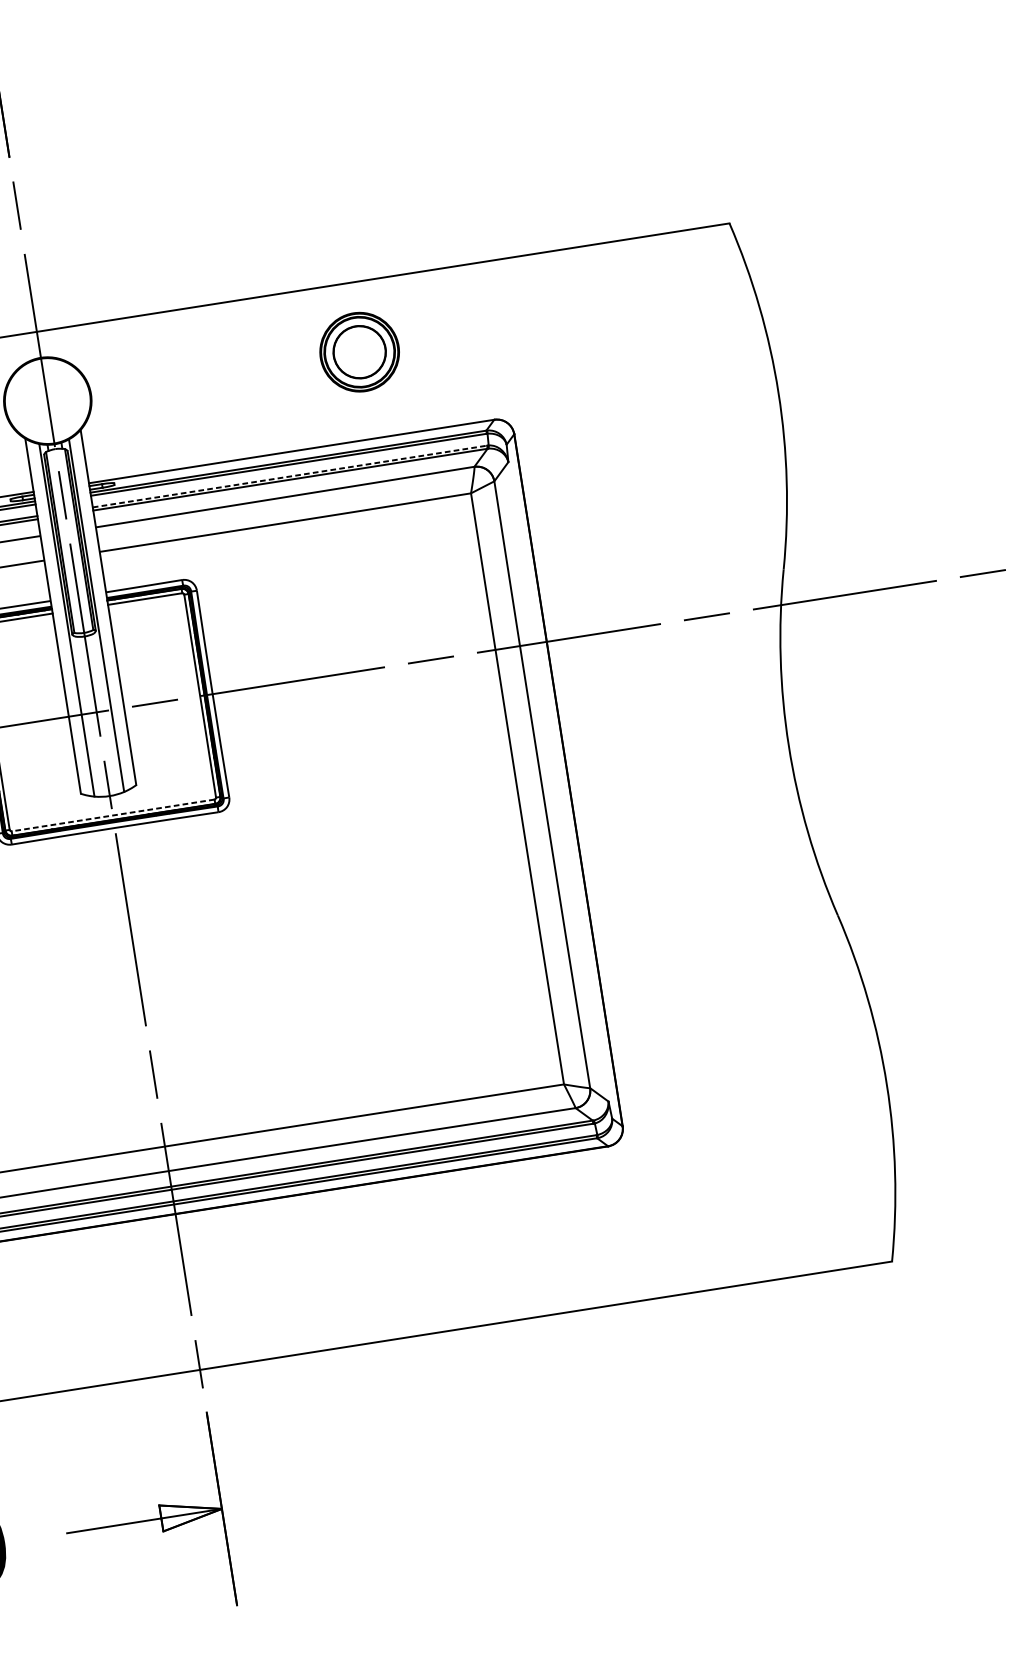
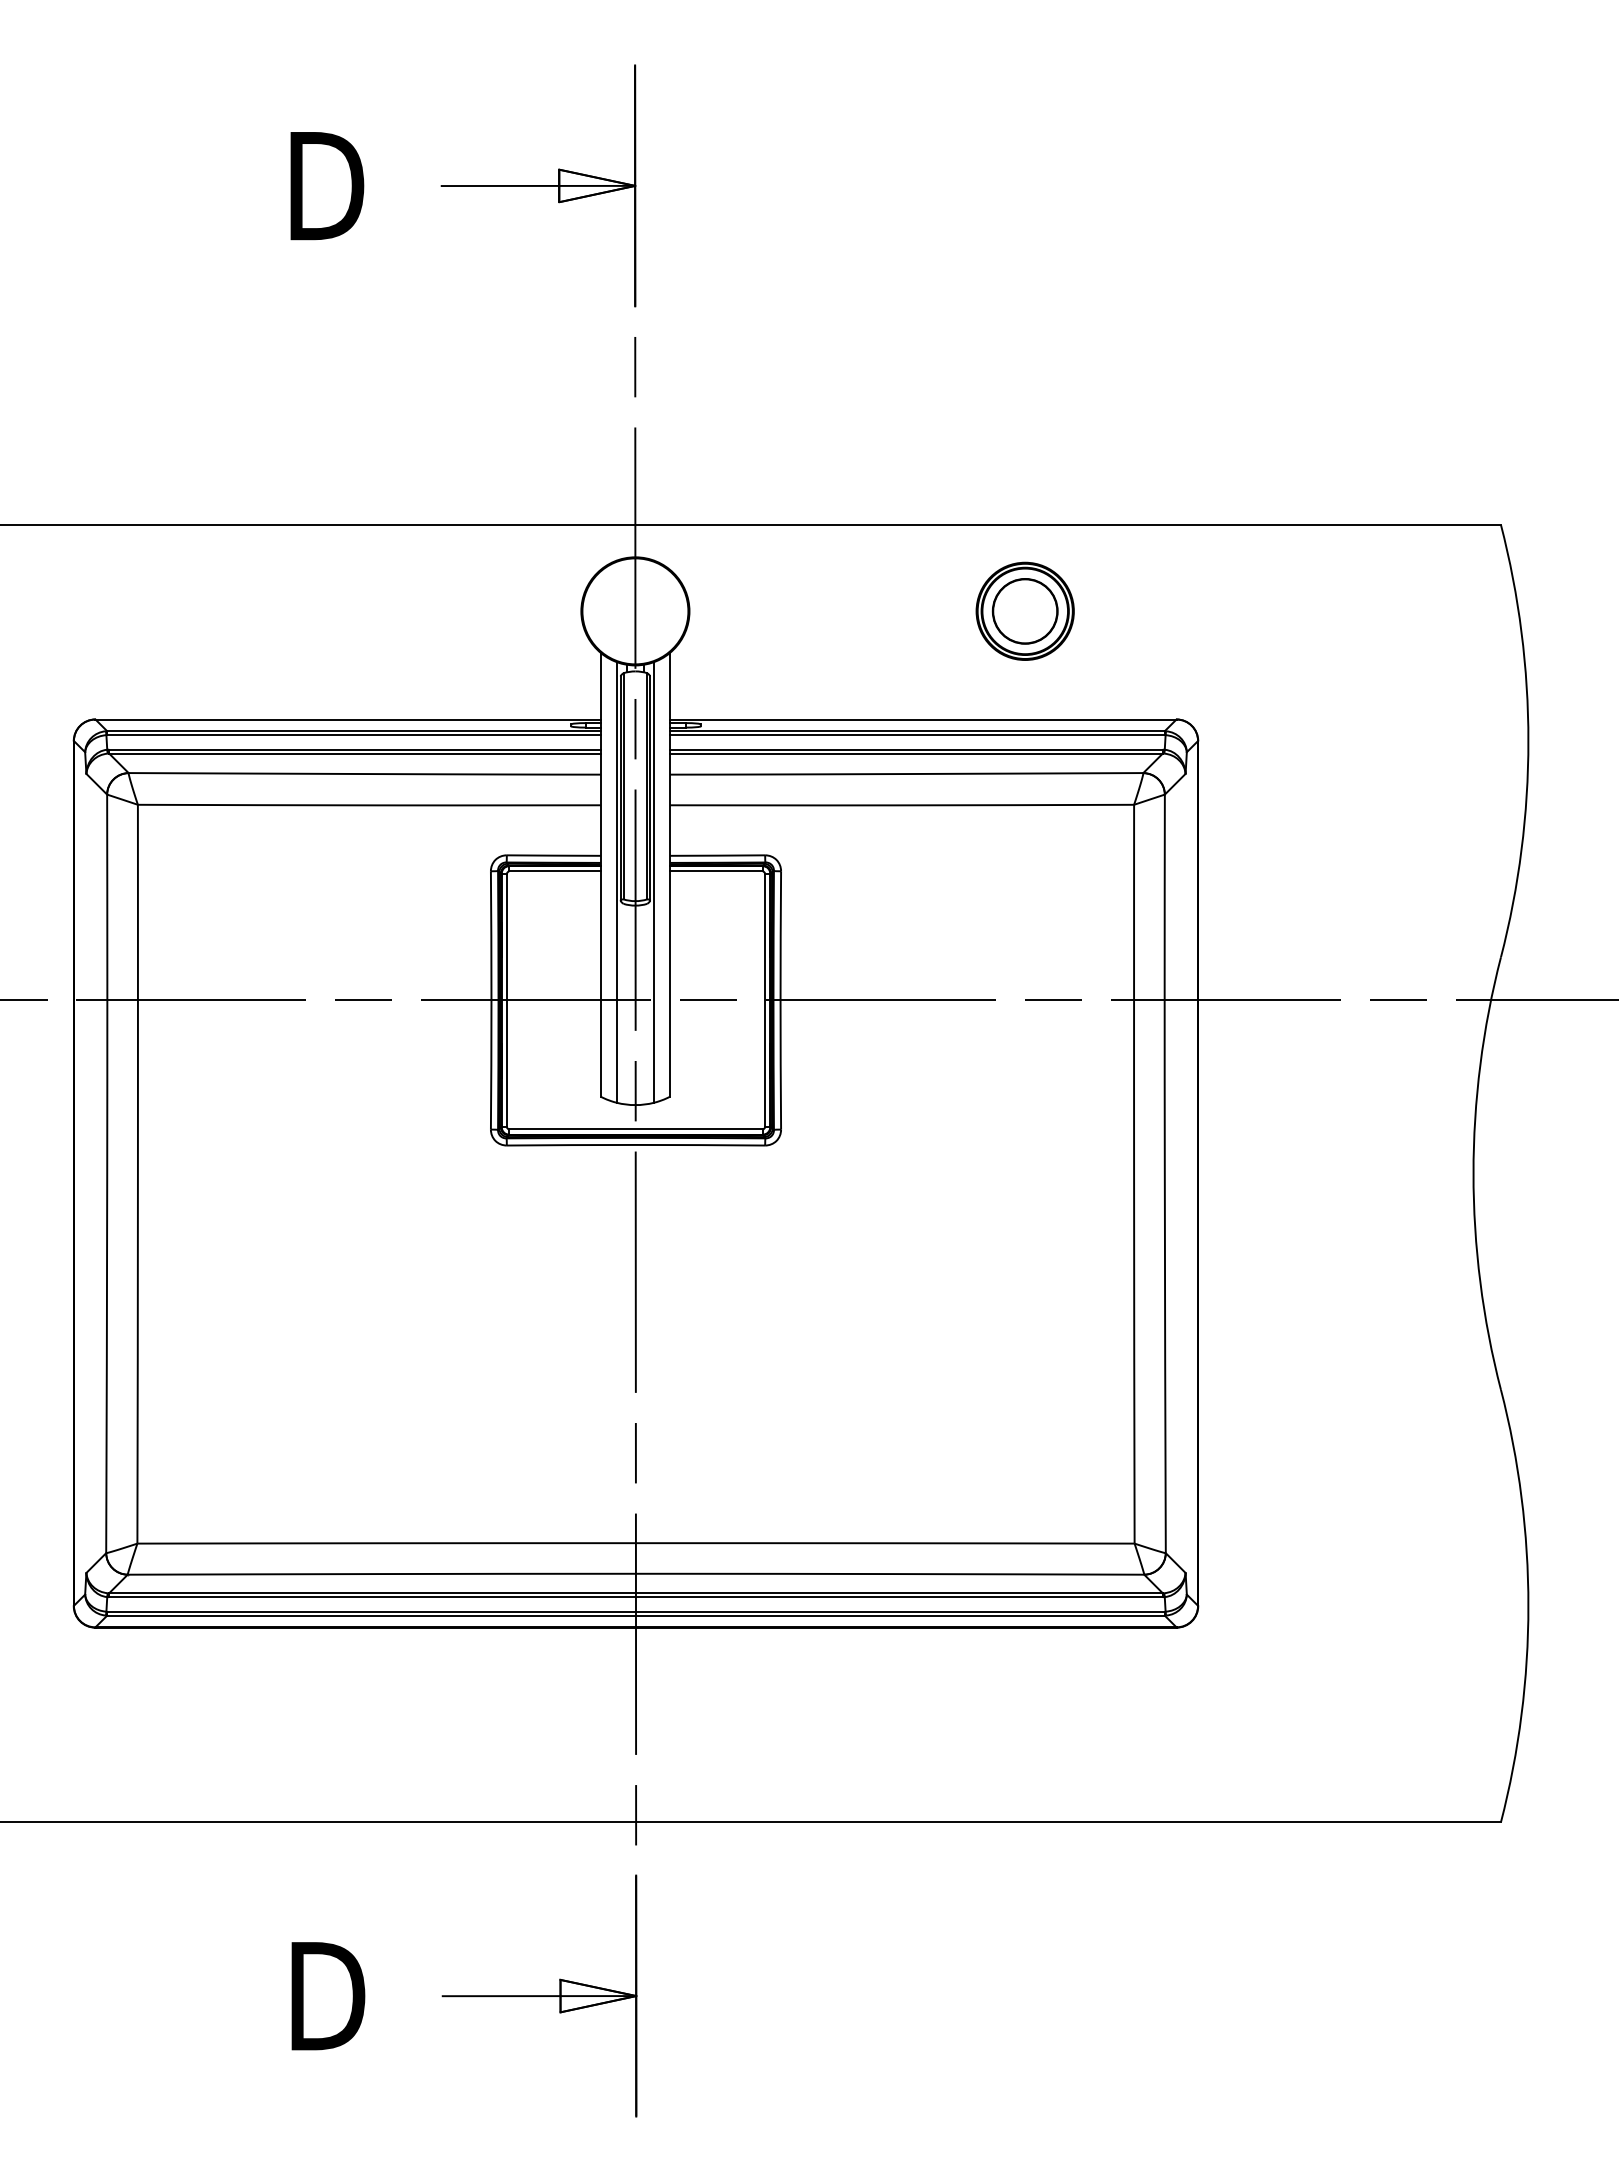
line: (290, 476) -> (916, 749), dashed -> solid
line: (113, 815) -> (636, 1129), dashed -> solid

